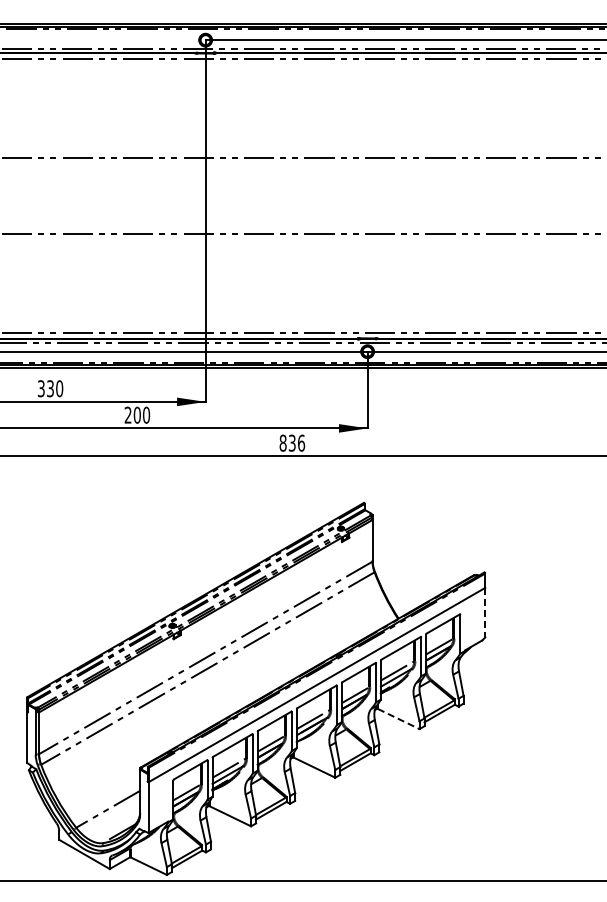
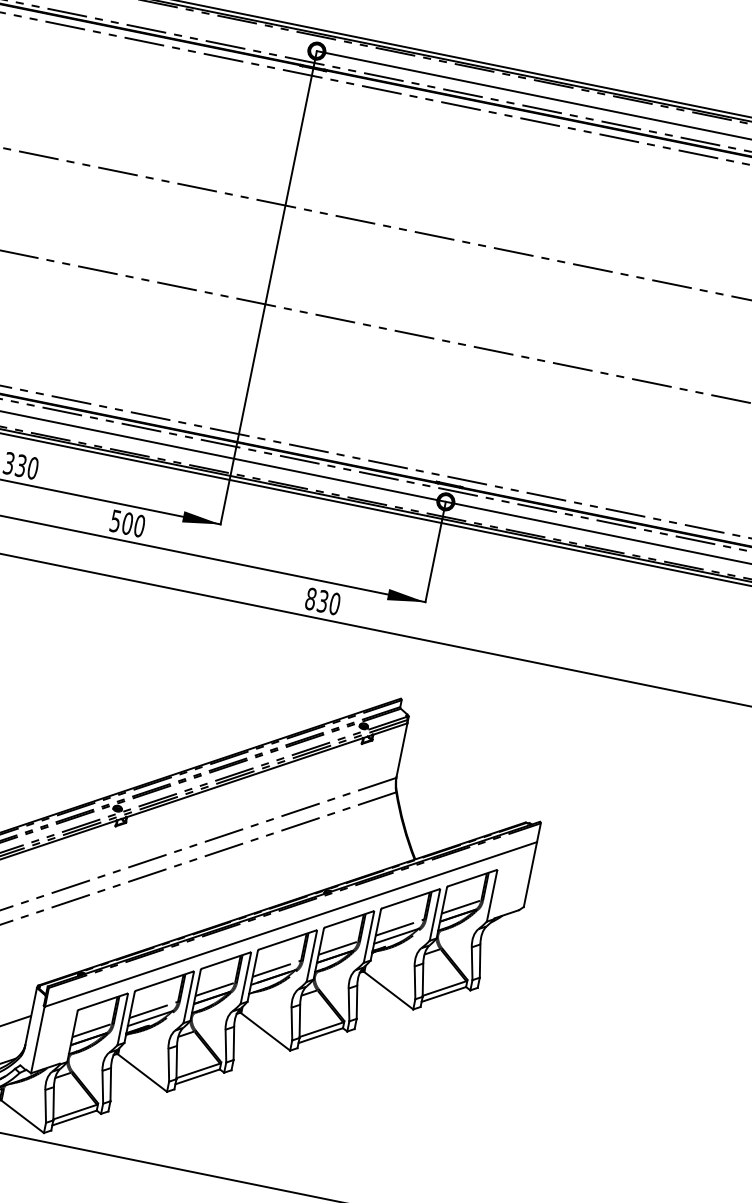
text: (127, 414) -> (114, 520), 200 -> 500
text: (301, 442) -> (335, 603), 836 -> 830
line: (485, 612) -> (530, 874), dashed -> solid
line: (399, 719) -> (389, 991), dashed -> solid

